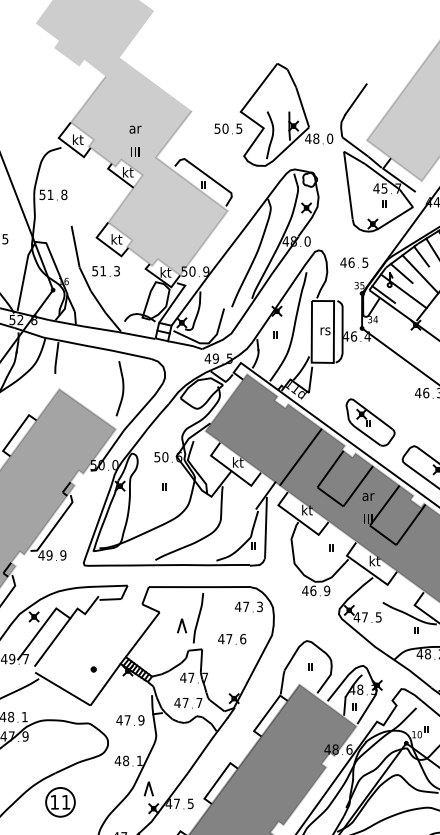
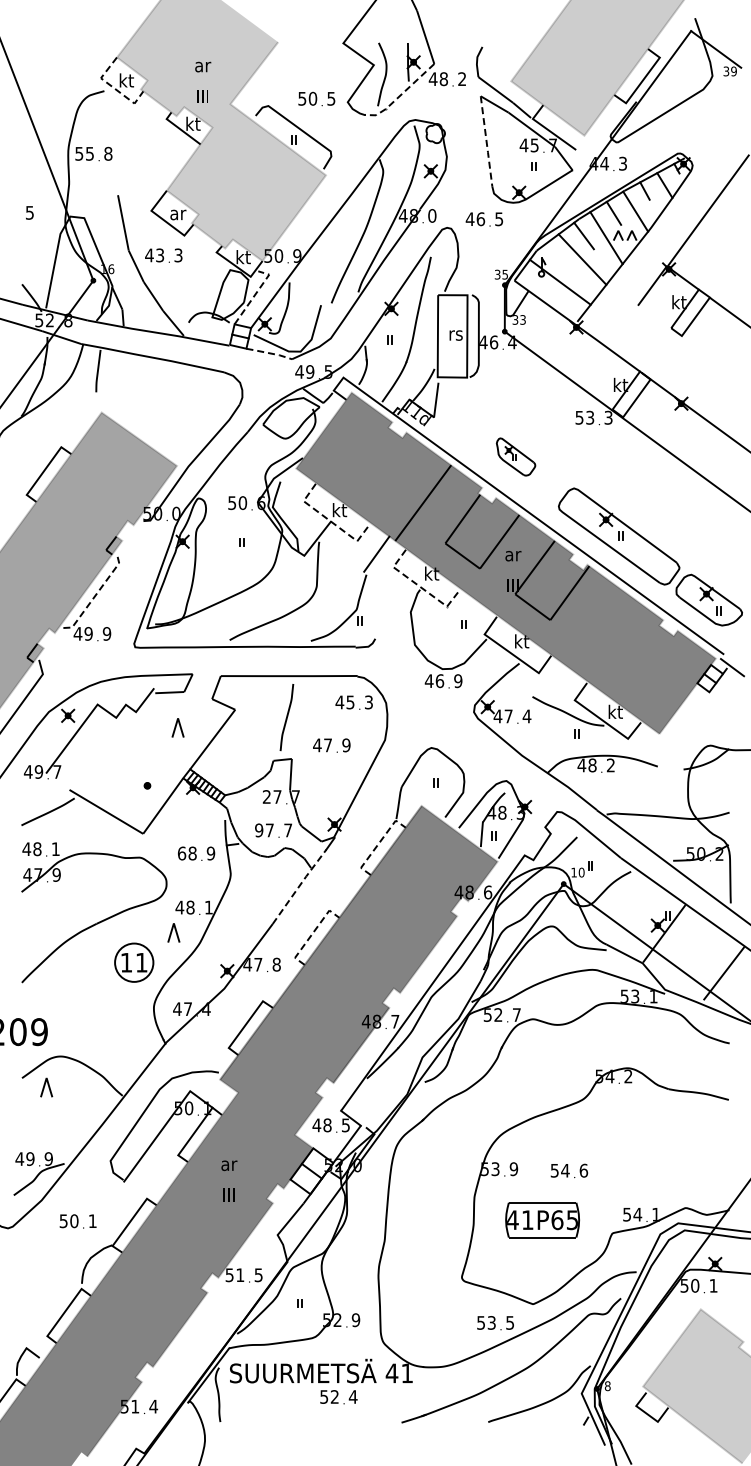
line: (355, 99) -> (496, 26), removed
text: (228, 128) -> (316, 98), moved
text: (330, 139) -> (462, 79), 0 -> 2
line: (68, 145) -> (113, 87), solid -> dashed
line: (283, 151) -> (400, 95), solid -> dashed
line: (348, 185) -> (486, 141), solid -> dashed
text: (50, 194) -> (89, 153), 51 -> 55
text: (117, 239) -> (178, 213), kt -> ar
text: (354, 262) -> (484, 219), moved
text: (98, 271) -> (154, 255), 51 -> 43
line: (401, 273) -> (557, 258), removed
line: (383, 294) -> (533, 286), removed
line: (174, 300) -> (255, 294), solid -> dashed
text: (375, 319) -> (522, 319), 34 -> 33
line: (185, 344) -> (269, 353), solid -> dashed
curve: (123, 388) -> (186, 411), removed
text: (421, 392) -> (584, 417), 46 -> 53
part: (370, 422) -> (515, 456), size x0.6
line: (231, 470) -> (330, 521), solid -> dashed
line: (298, 520) -> (420, 587), solid -> dashed
line: (55, 525) -> (96, 594), solid -> dashed
line: (265, 528) -> (376, 597), removed
text: (246, 606) -> (350, 702), 47 -> 45
text: (378, 617) -> (526, 716), 5 -> 4
part: (181, 625) -> (177, 727), moved
text: (243, 639) -> (346, 745), 6 -> 9
line: (52, 642) -> (92, 749), removed
text: (183, 677) -> (266, 796), 47 -> 27
text: (177, 703) -> (258, 830), 47 -> 97
line: (267, 712) -> (378, 843), solid -> dashed
text: (123, 720) -> (186, 853), 47 -> 68
line: (207, 745) -> (299, 886), solid -> dashed
line: (217, 780) -> (312, 933), solid -> dashed
part: (148, 788) -> (173, 932), moved
part: (60, 802) -> (134, 962), moved
text: (190, 803) -> (276, 964), 5 -> 8

